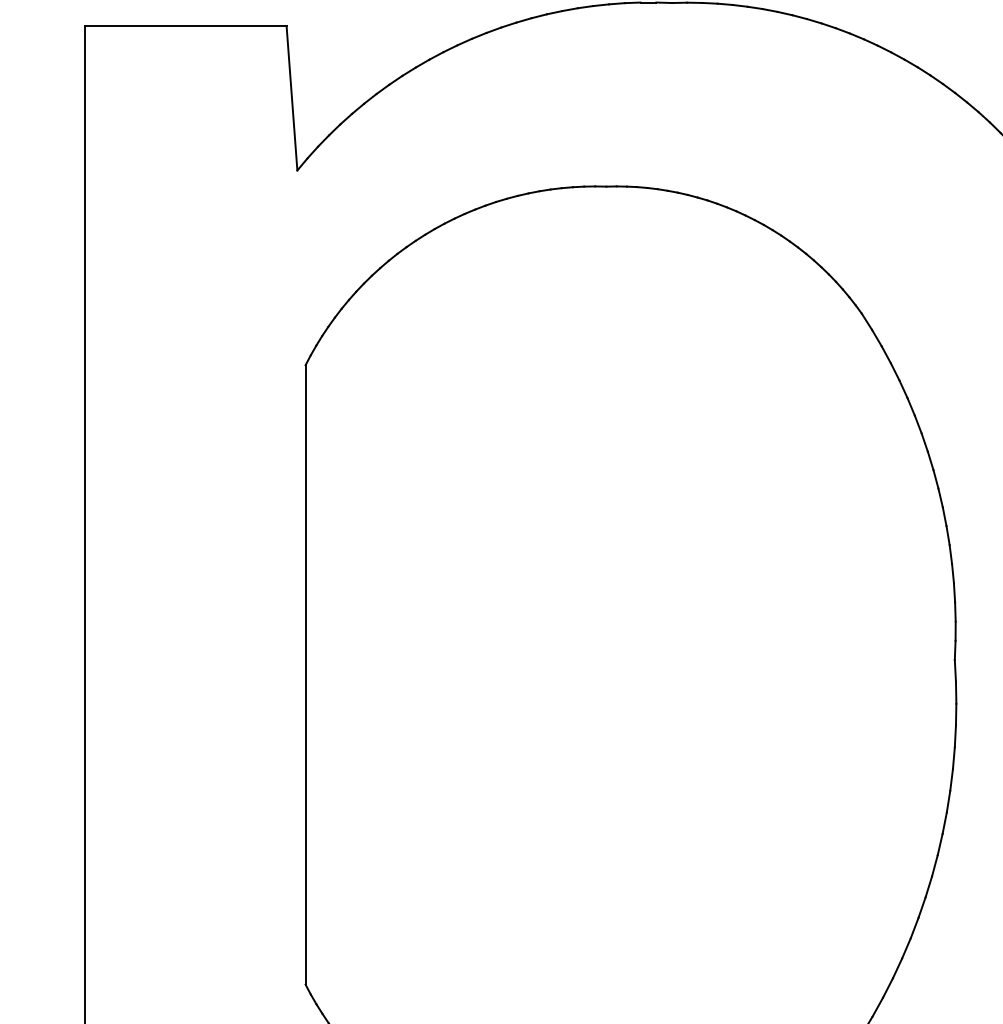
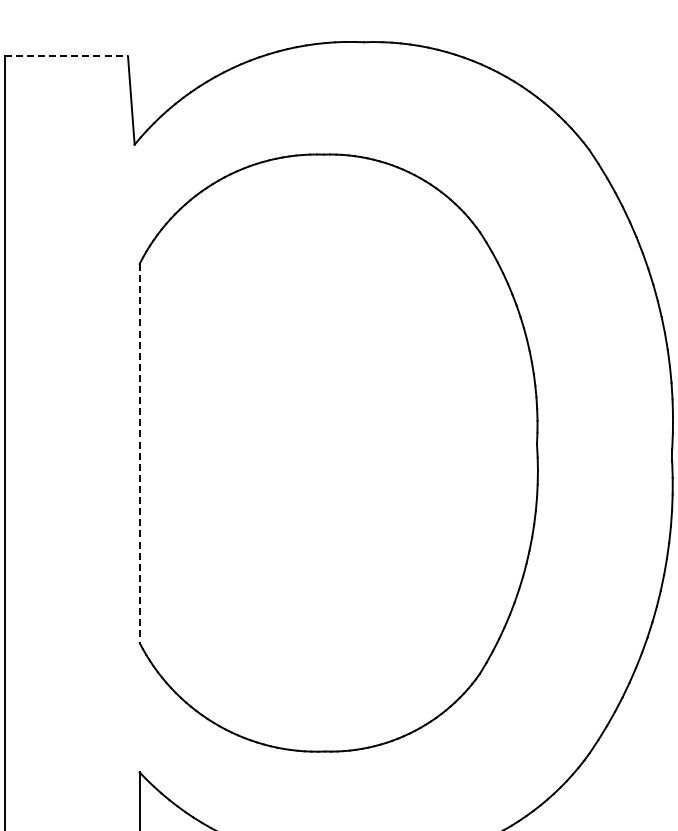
line: (186, 26) -> (66, 56), solid -> dashed
line: (305, 675) -> (139, 453), solid -> dashed

